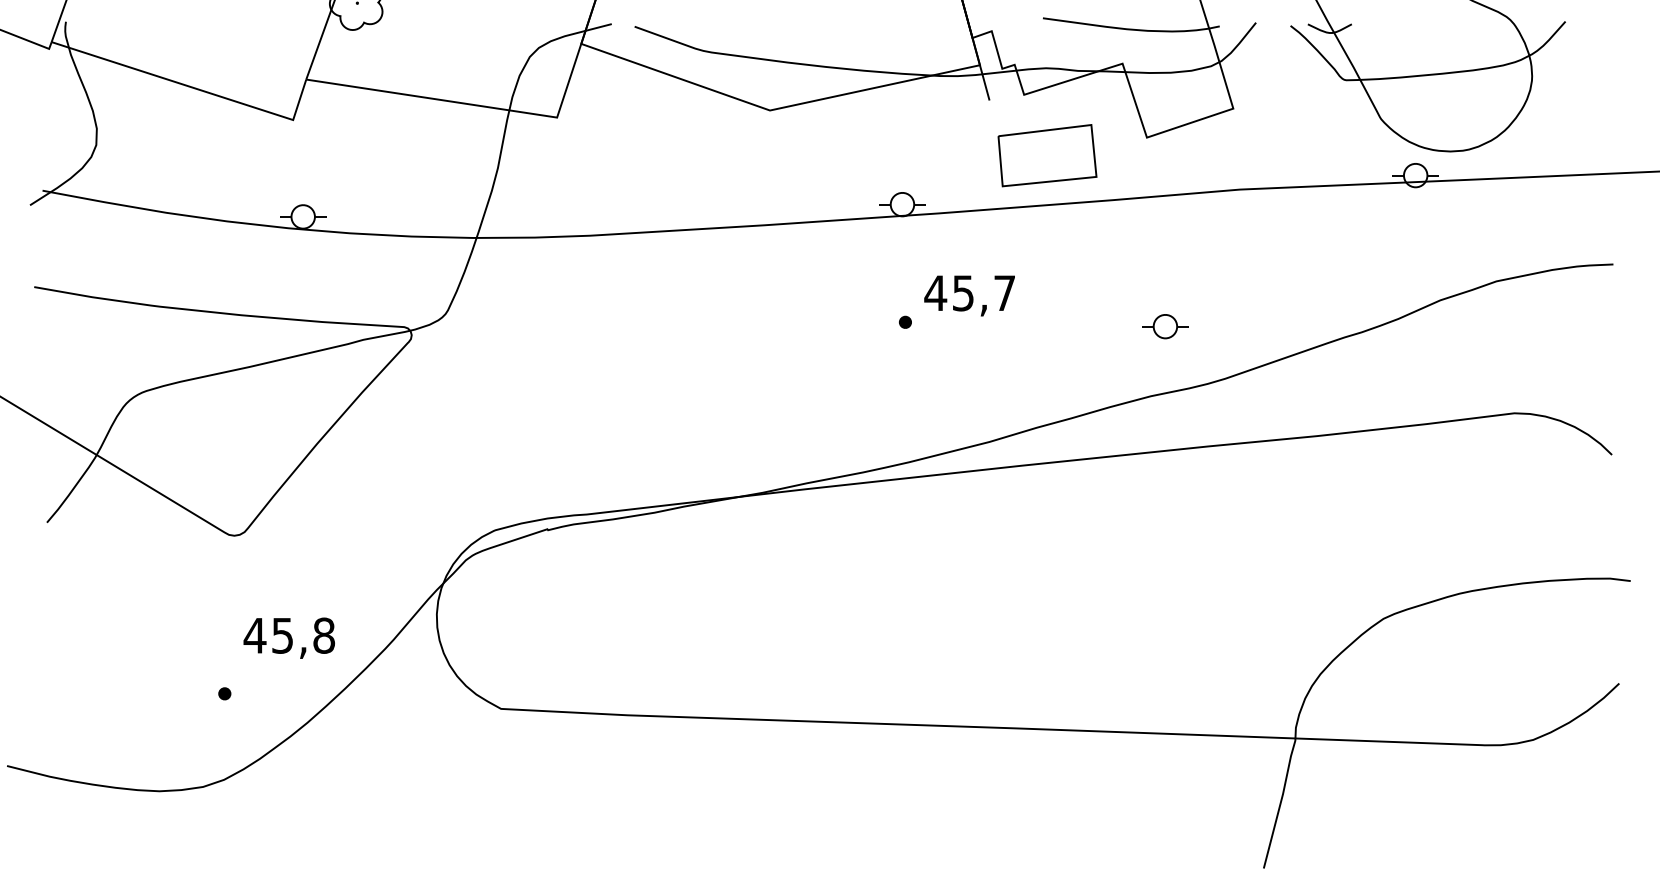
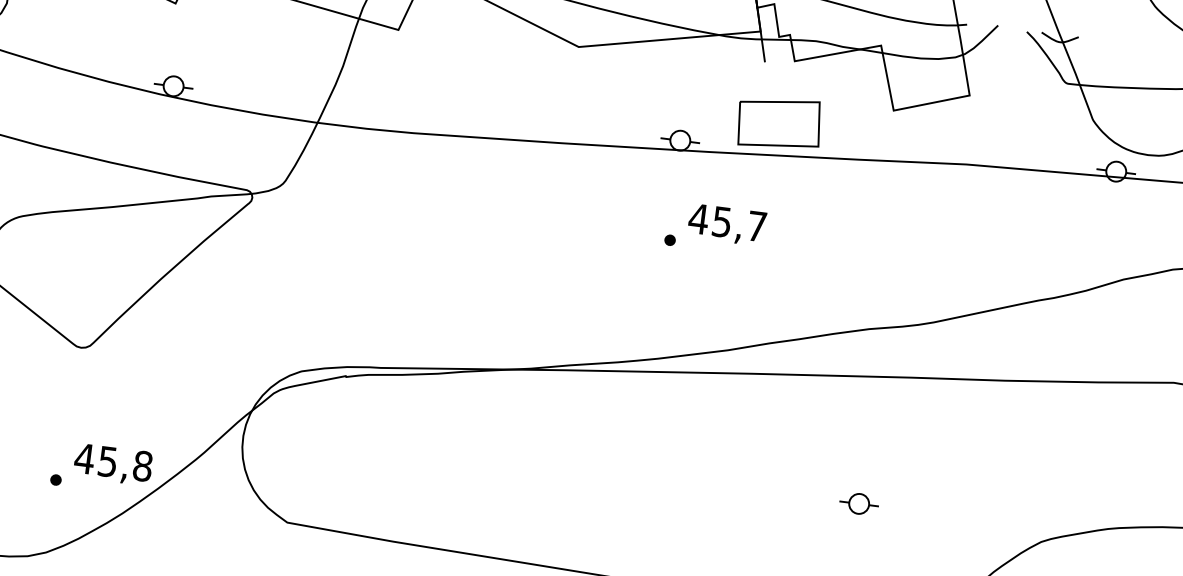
part: (1047, 155) -> (779, 123), moved
part: (1165, 326) -> (859, 503), moved
text: (288, 637) -> (112, 463), moved

